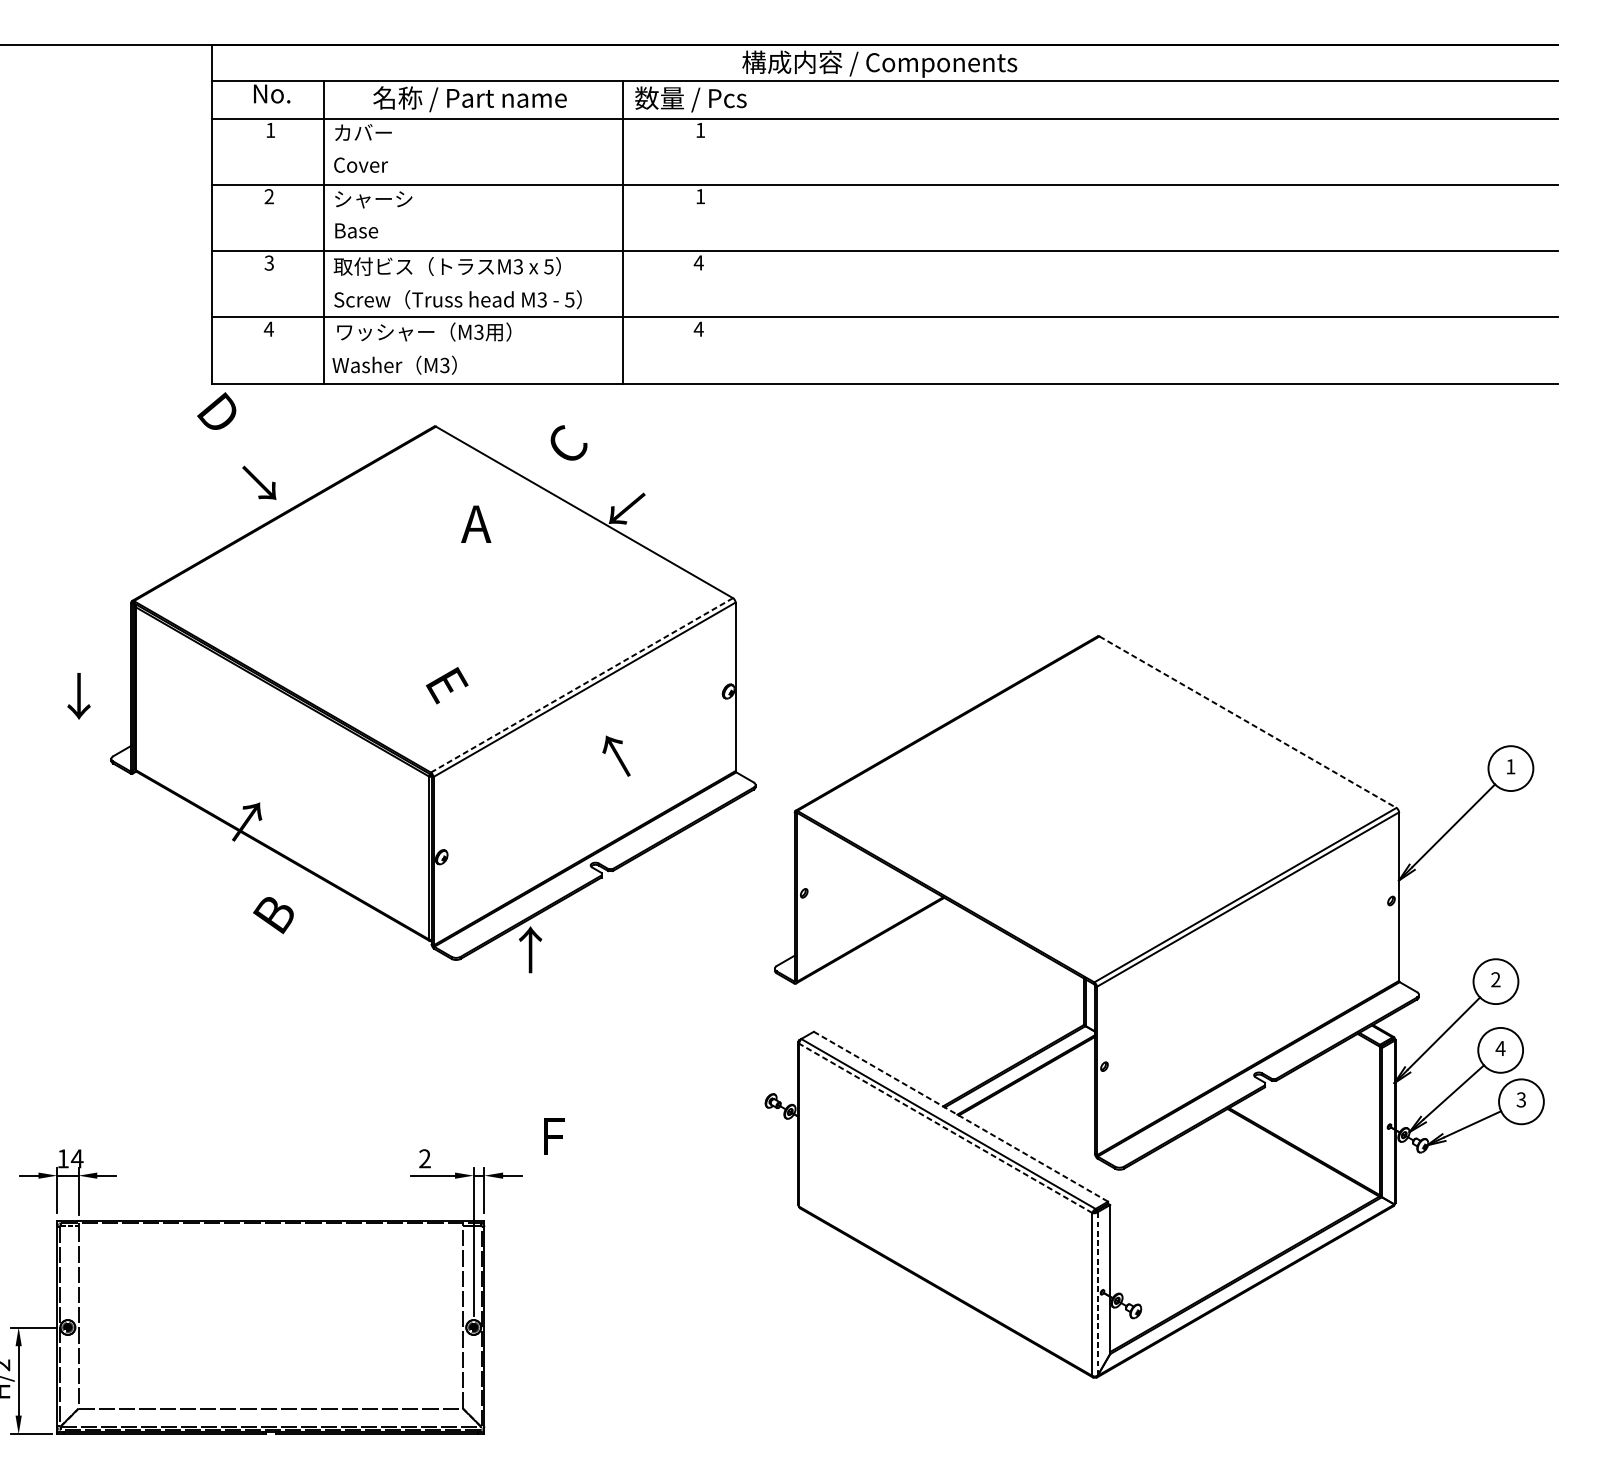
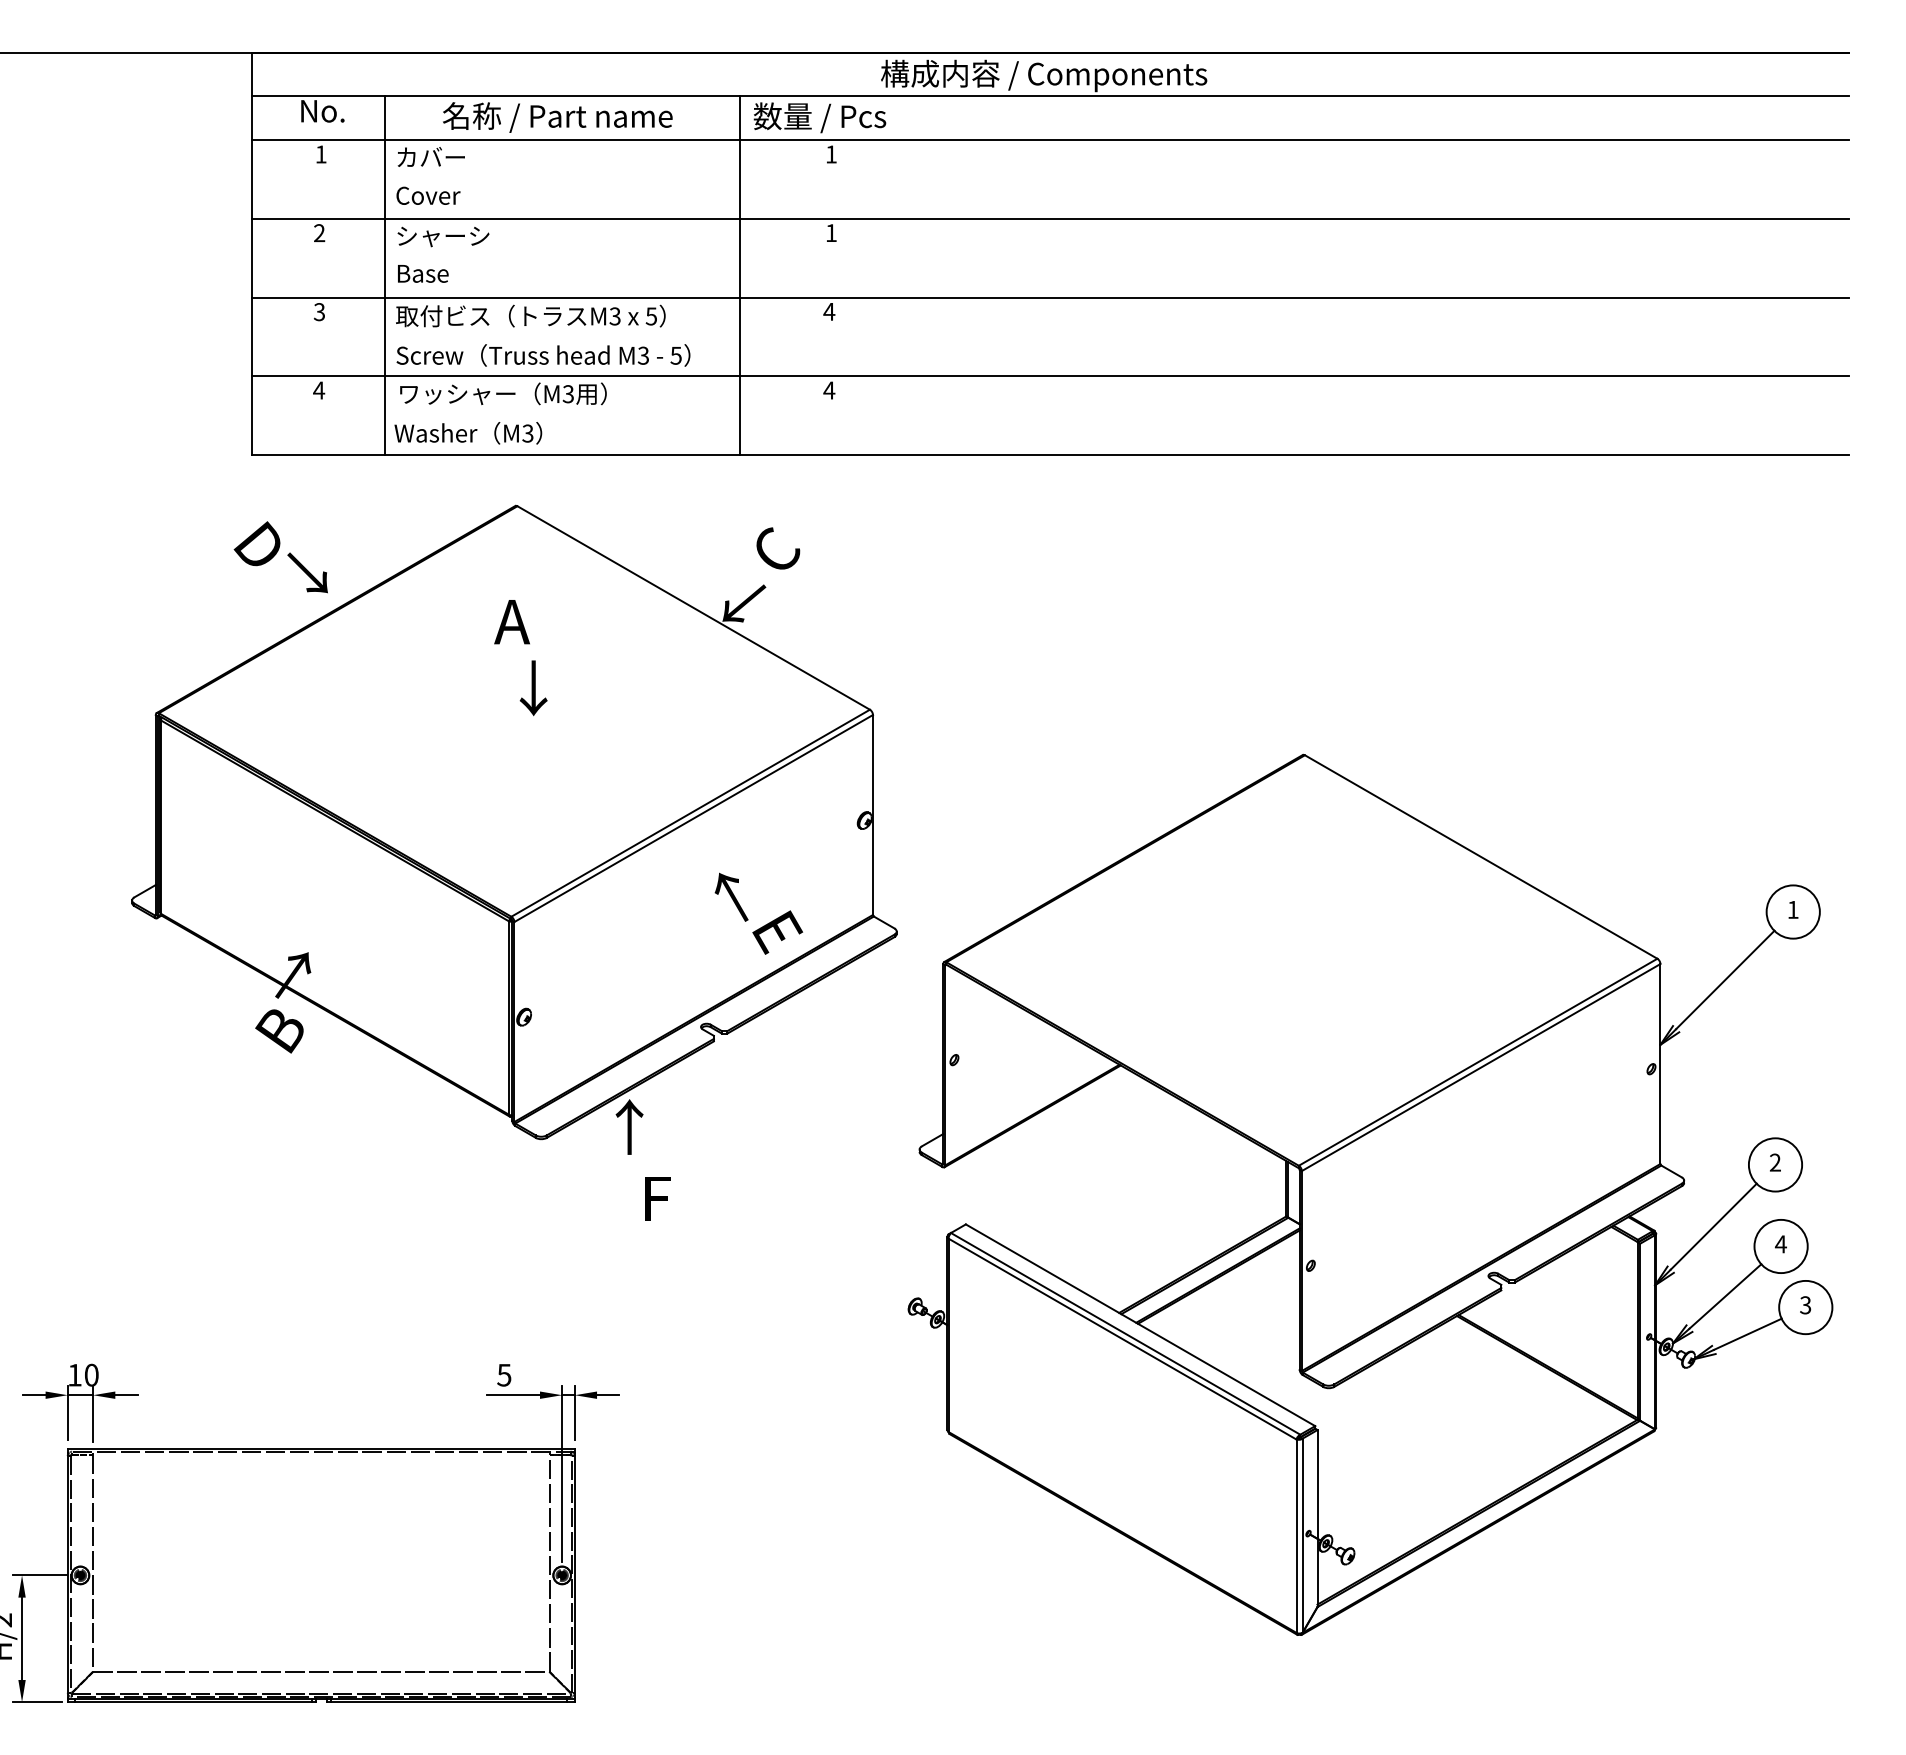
text: (216, 410) -> (256, 543), moved
text: (569, 442) -> (778, 548), moved
text: (475, 524) -> (511, 622), moved
line: (582, 684) -> (691, 812), dashed -> solid
text: (447, 685) -> (777, 932), moved
text: (78, 696) -> (533, 688), moved
line: (1248, 722) -> (1481, 857), dashed -> solid
text: (273, 915) -> (279, 1031), moved
line: (960, 1116) -> (1140, 1325), dashed -> solid
line: (945, 1128) -> (1122, 1339), dashed -> solid
text: (554, 1136) -> (657, 1198), moved
text: (77, 1158) -> (91, 1374), 14 -> 10
text: (425, 1158) -> (504, 1374), 2 -> 5
line: (1097, 1294) -> (1302, 1536), dashed -> solid

